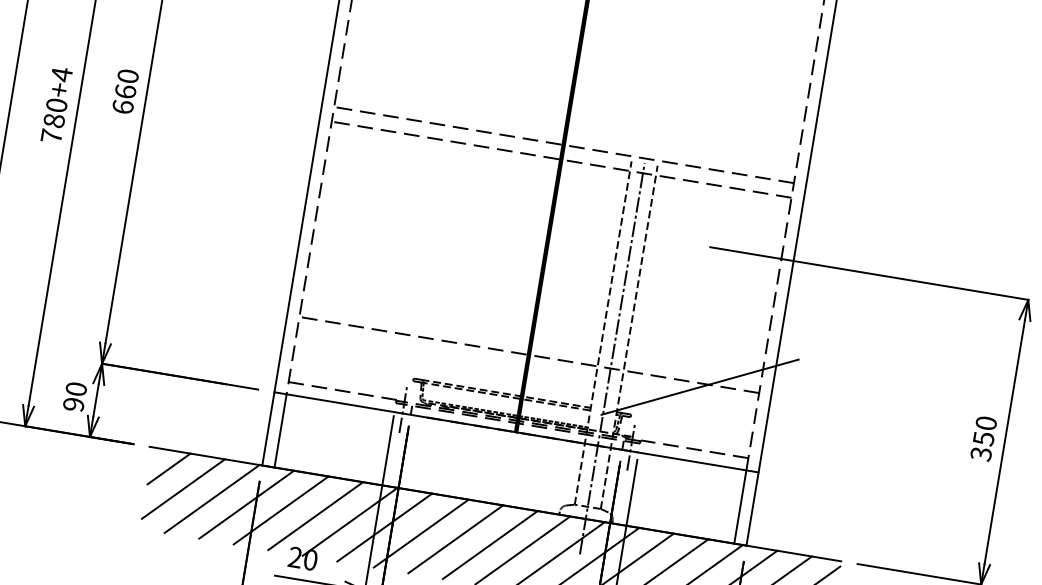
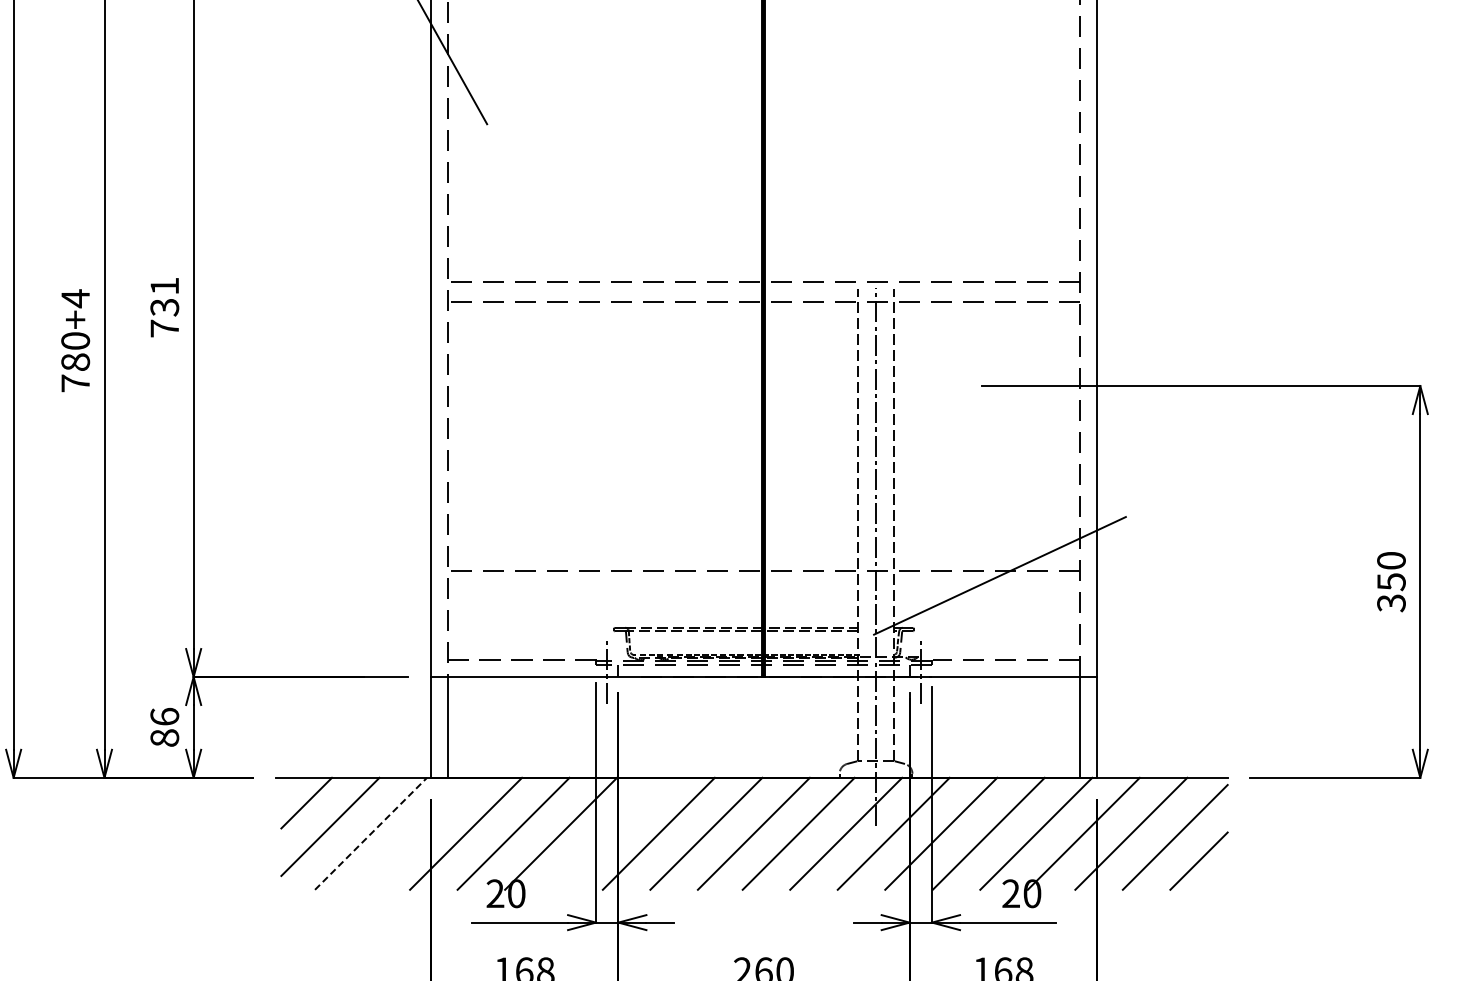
text: (125, 91) -> (164, 307), 660 -> 731
text: (74, 396) -> (164, 726), 90 -> 86
line: (212, 498) -> (371, 833), solid -> dashed
line: (246, 504) -> (418, 833), removed
line: (384, 527) -> (608, 833), removed

